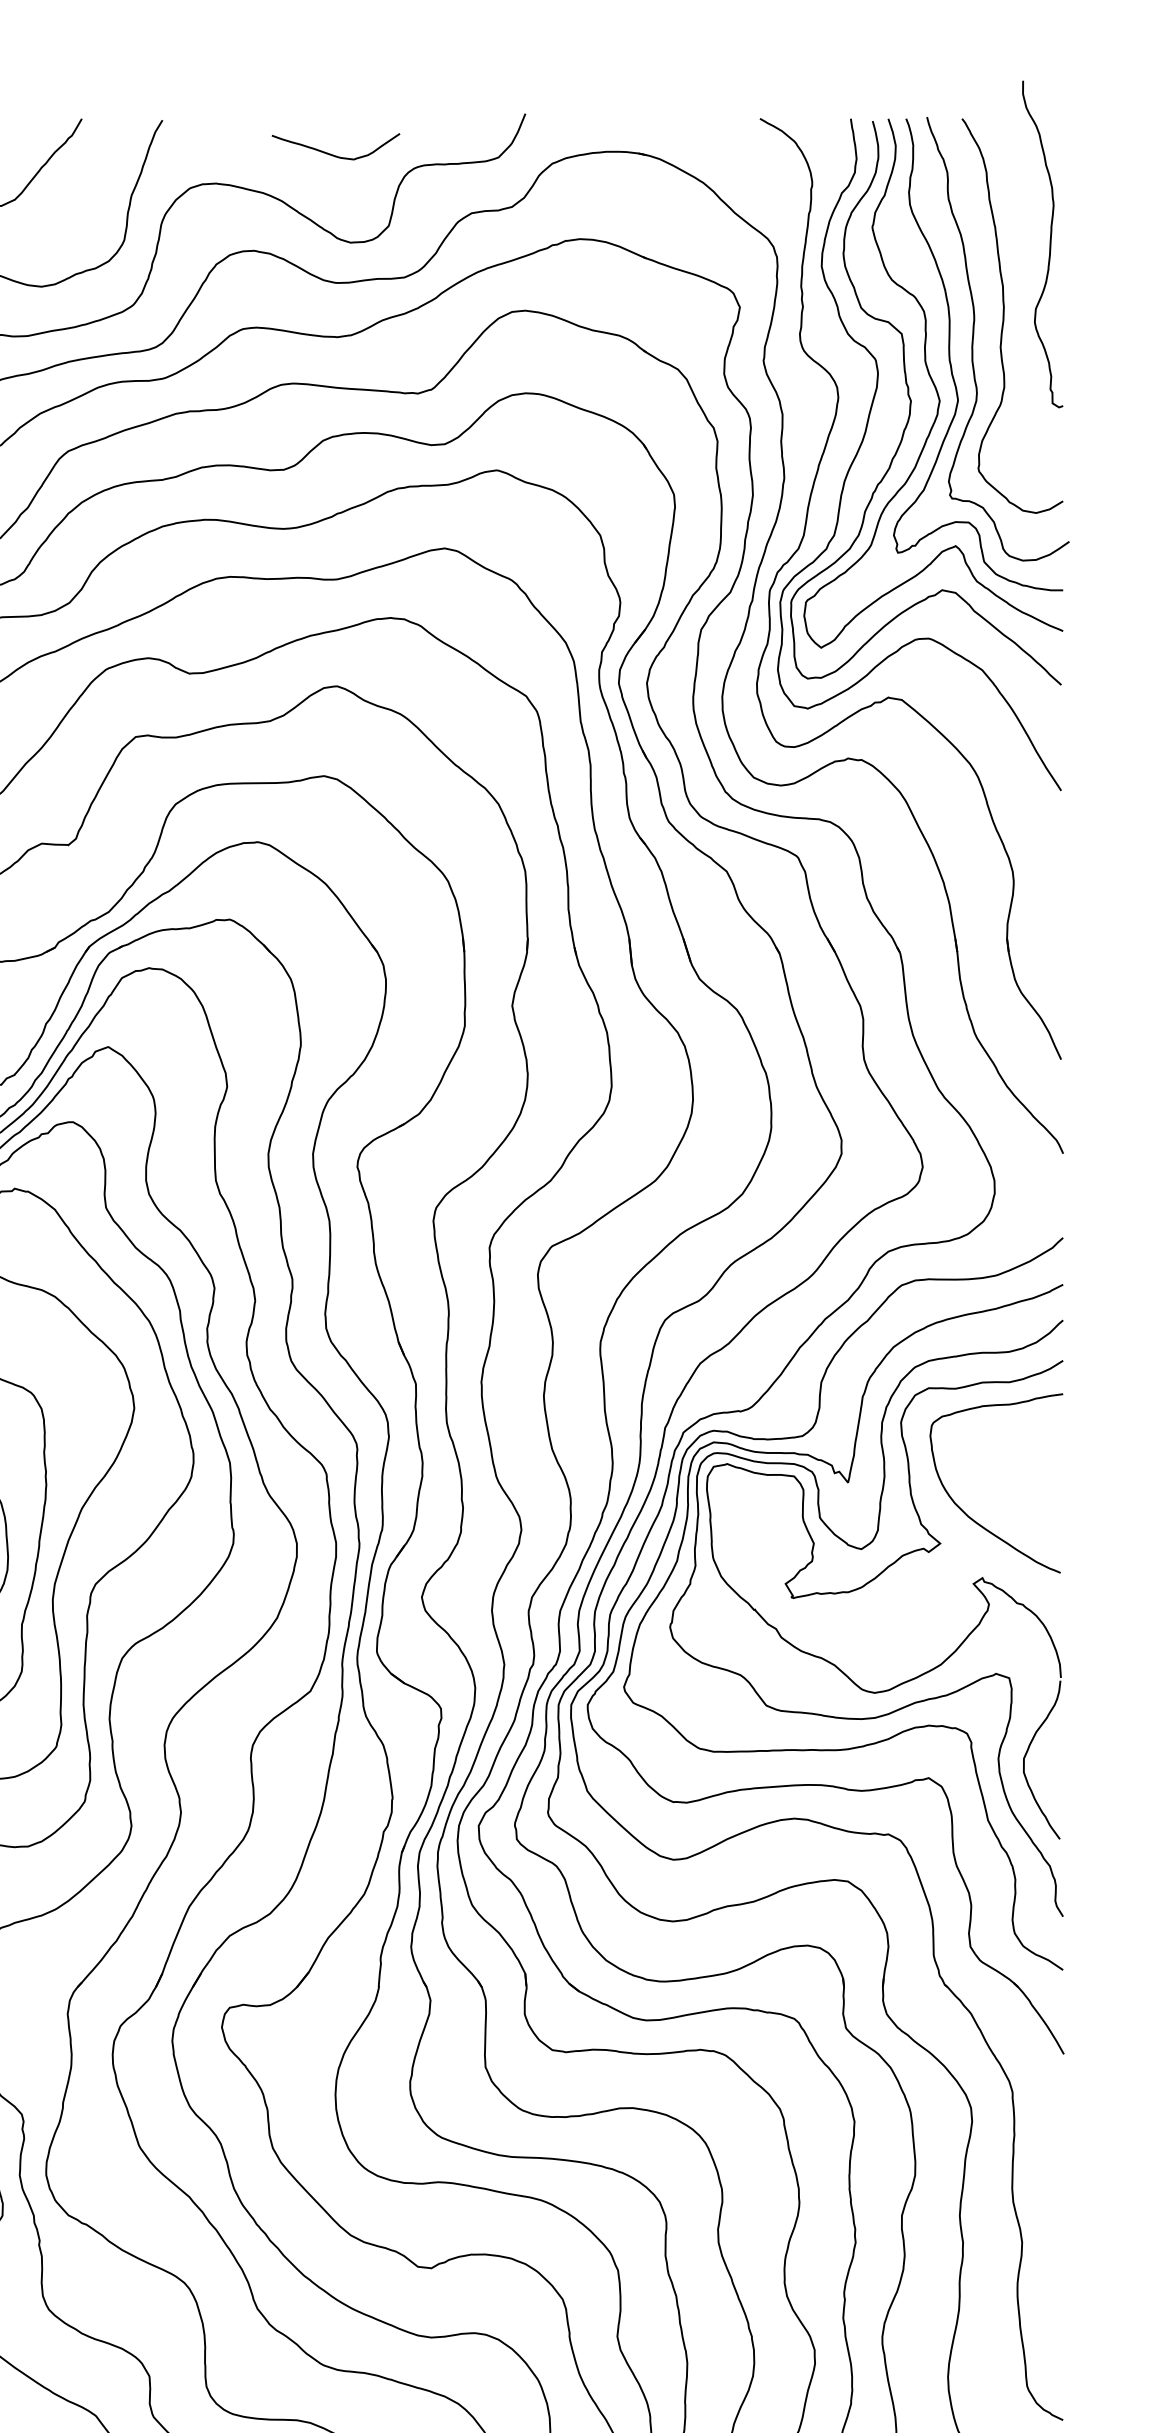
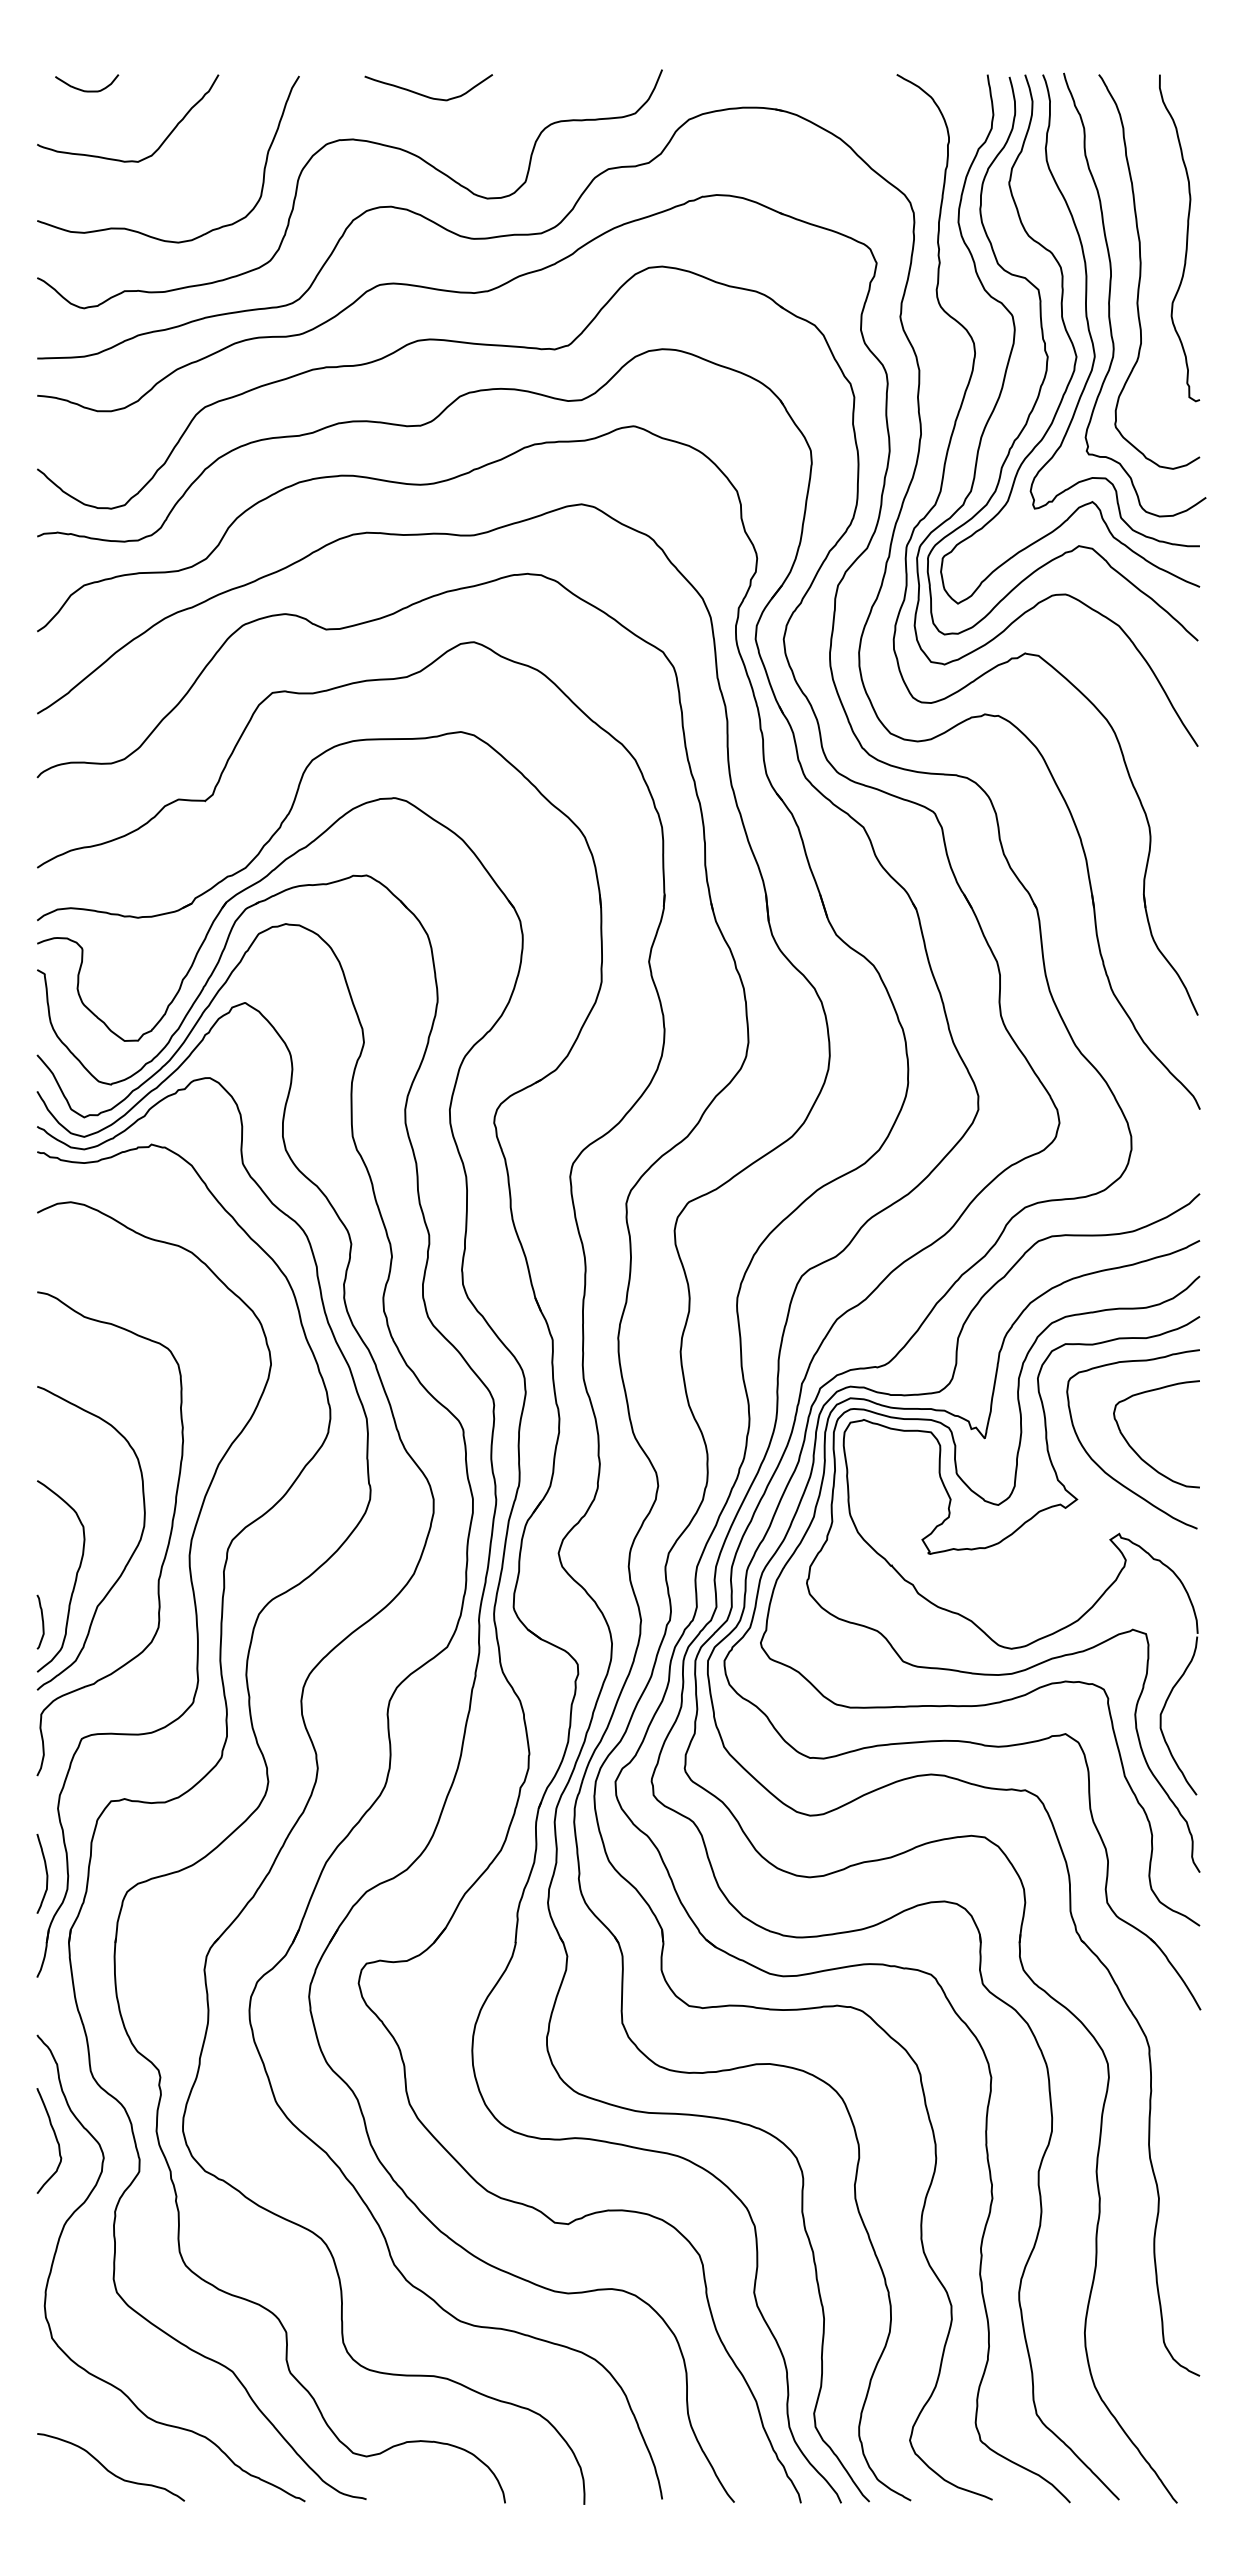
curve: (333, 154) -> (426, 95), moved
curve: (1049, 244) -> (1186, 238), moved
curve: (999, 1495) -> (1136, 1451), added

